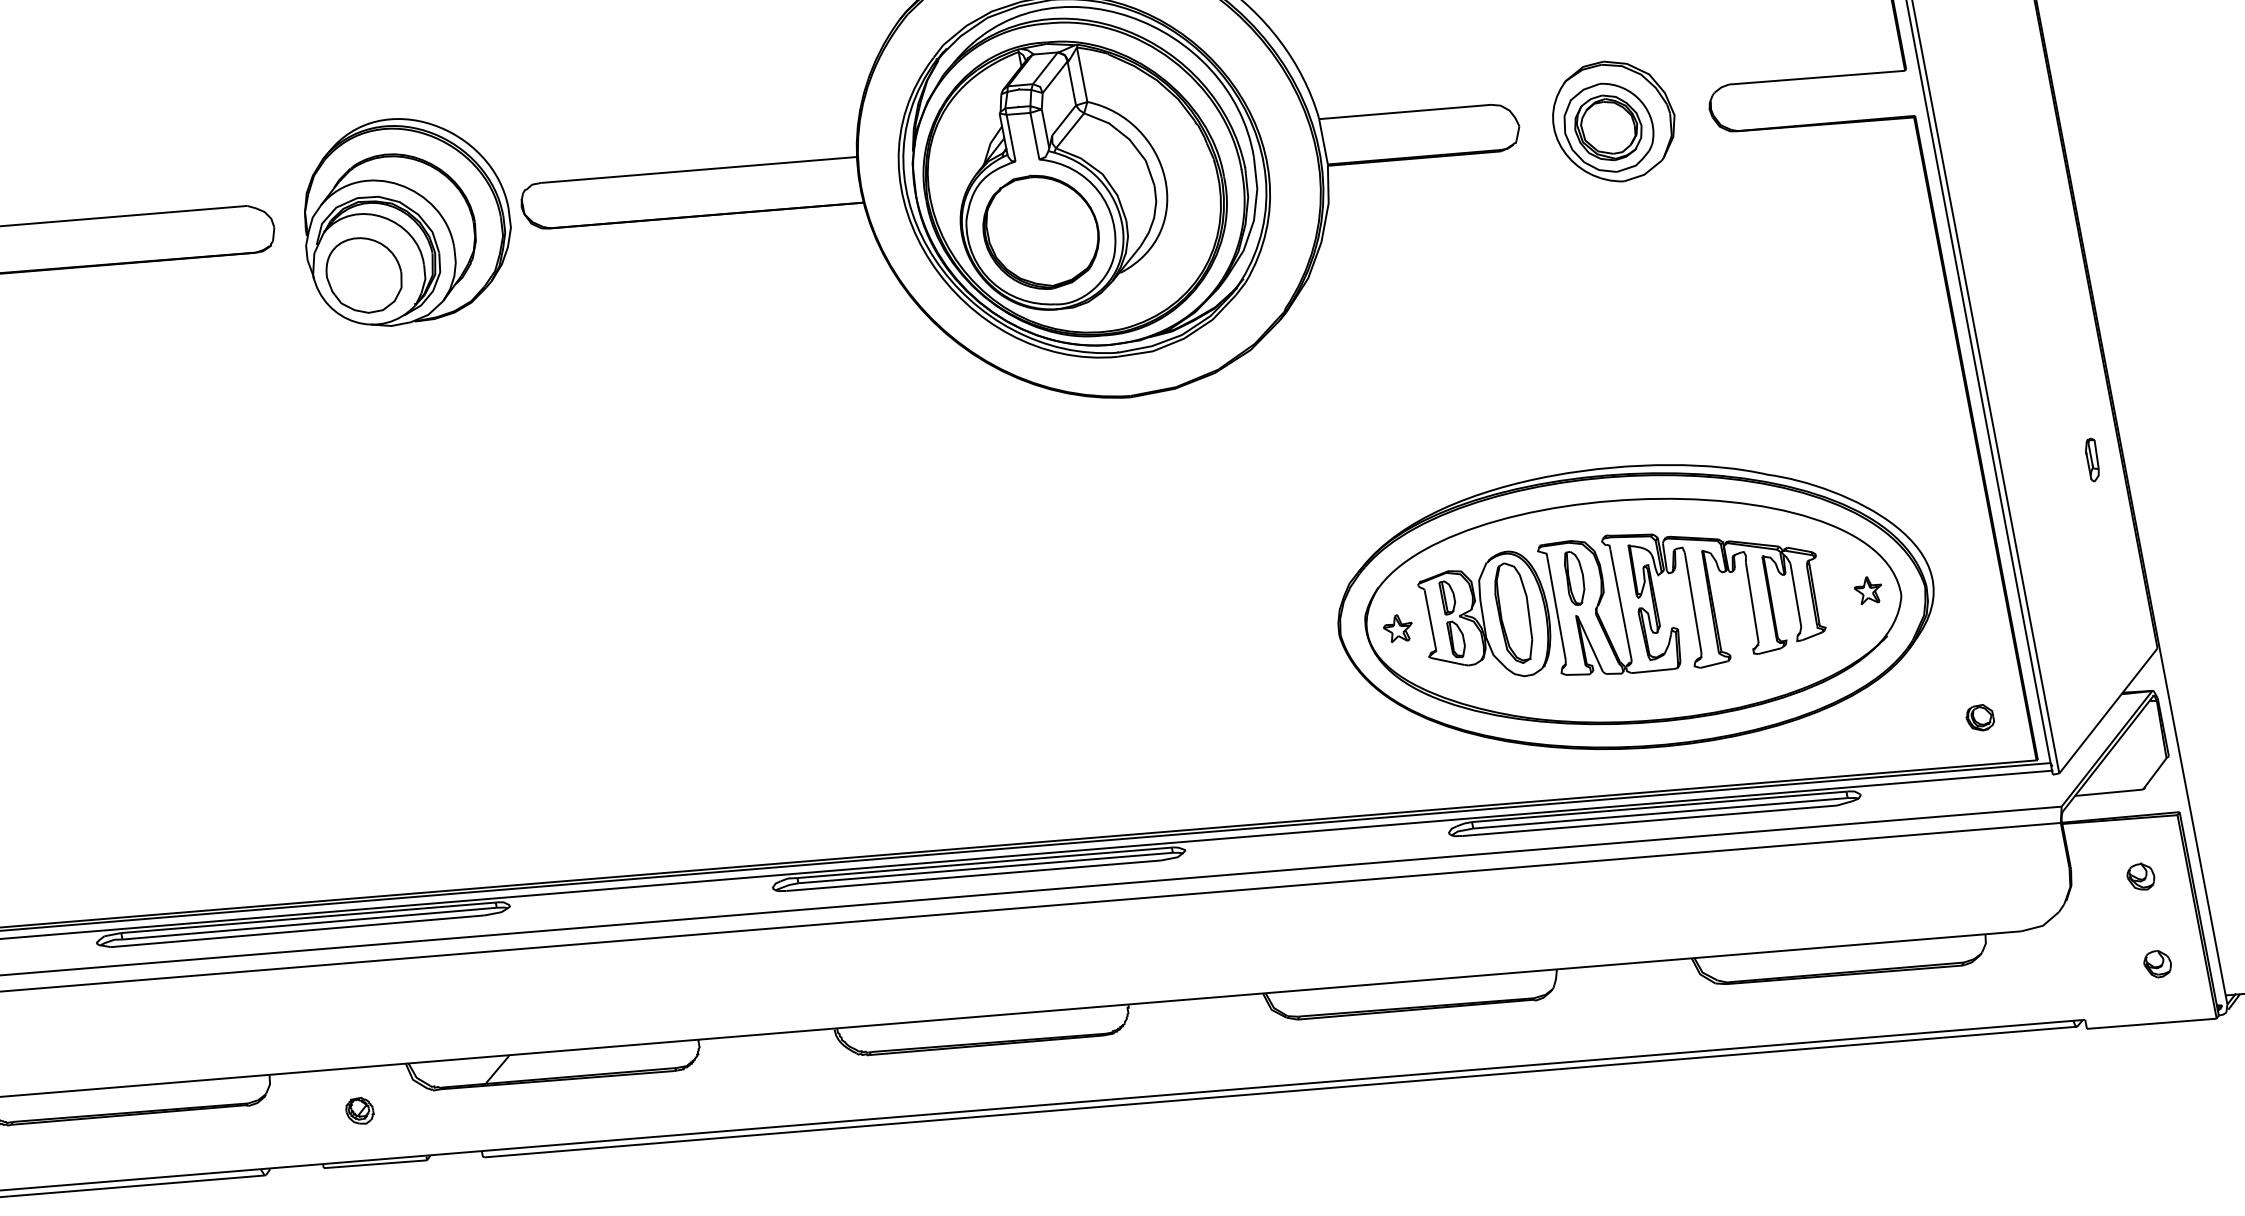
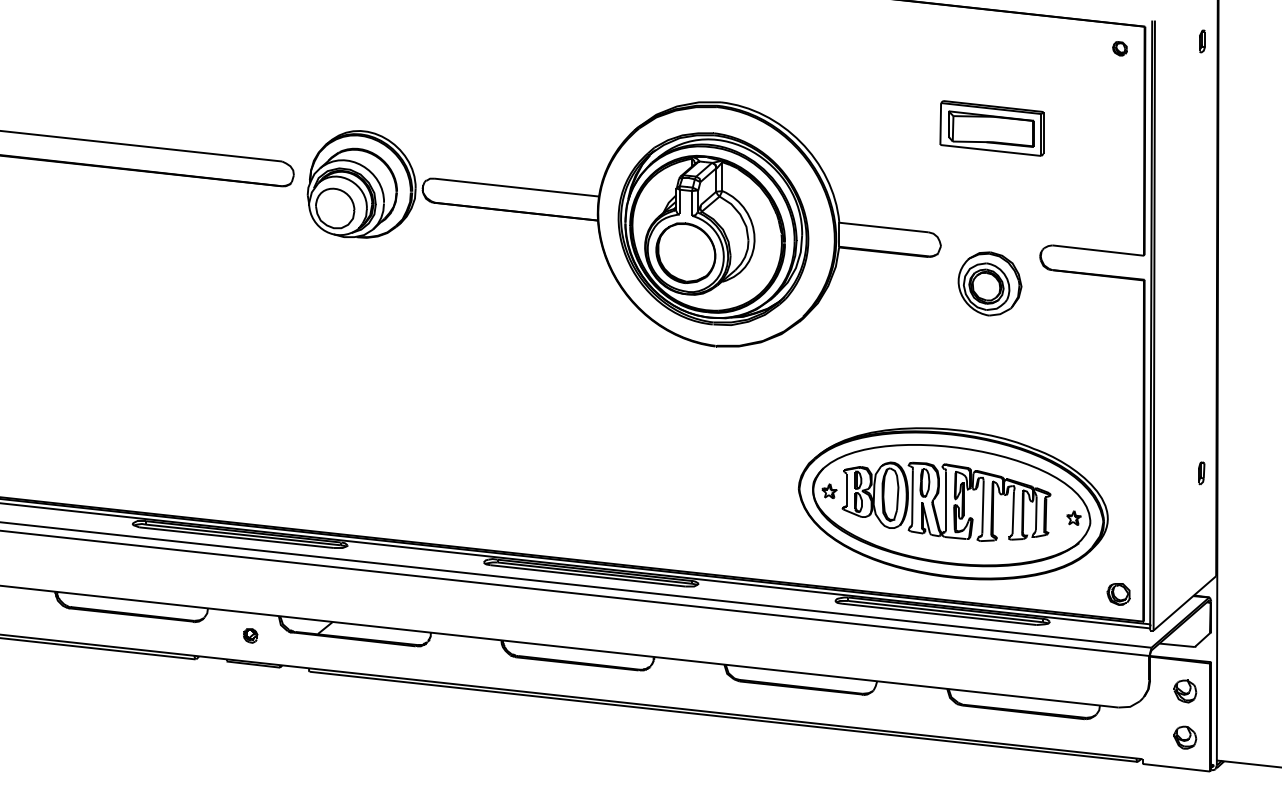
part: (1612, 120) -> (989, 283), moved
part: (1980, 718) -> (1118, 594), size x1.6
part: (2139, 877) -> (1184, 691), size x1.6
part: (2156, 963) -> (1184, 737), size x1.6

